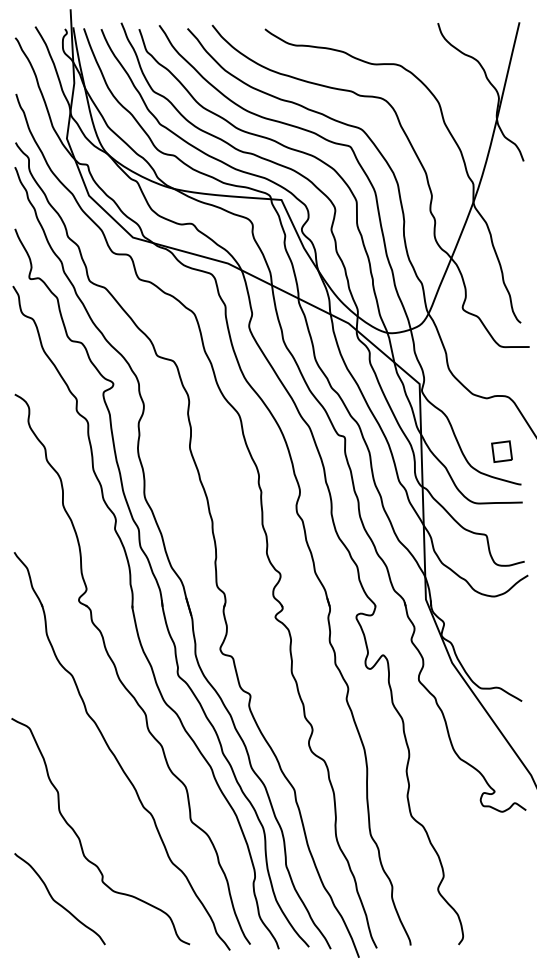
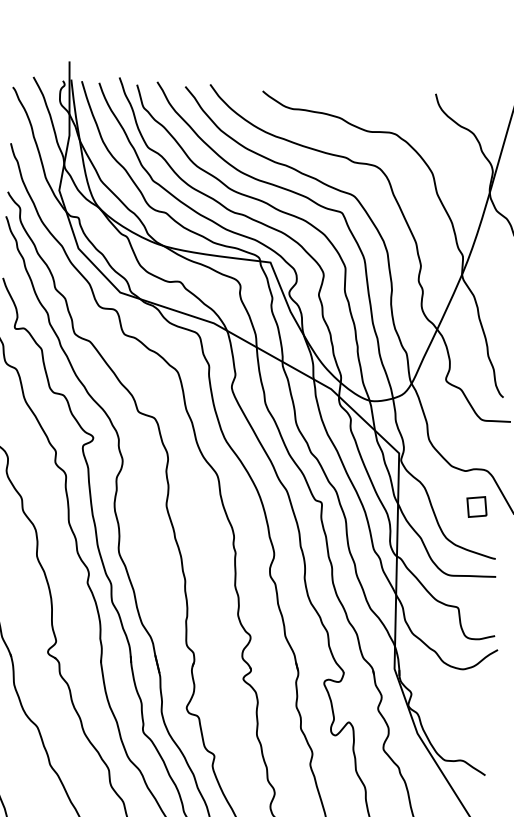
part: (501, 451) -> (476, 506), moved

